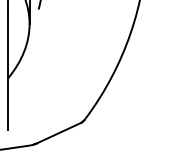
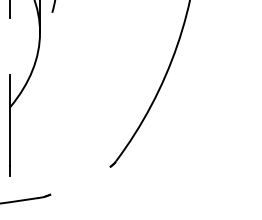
line: (7, 34) -> (9, 46), removed
line: (59, 132) -> (80, 180), removed

